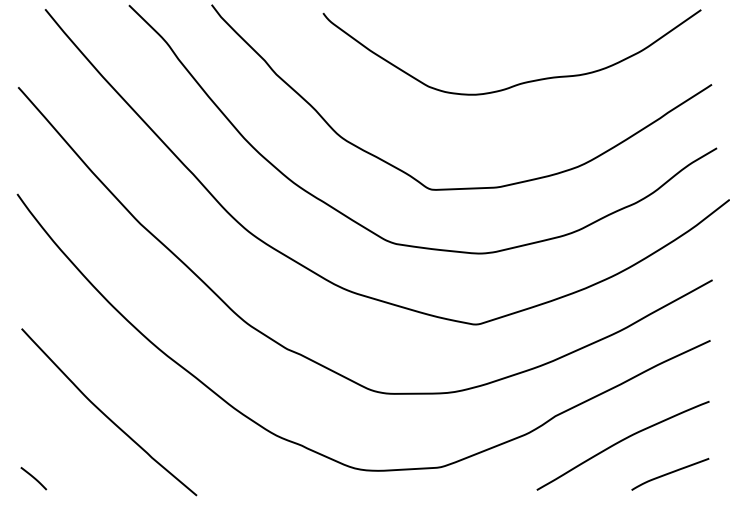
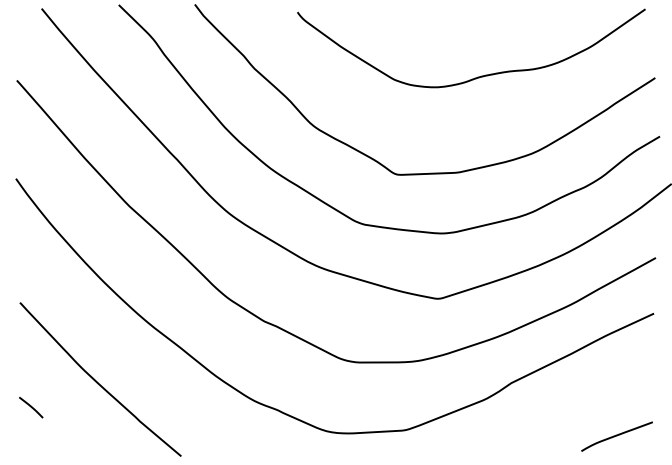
curve: (620, 442) -> (571, 407), removed
line: (34, 478) -> (31, 407), moved

